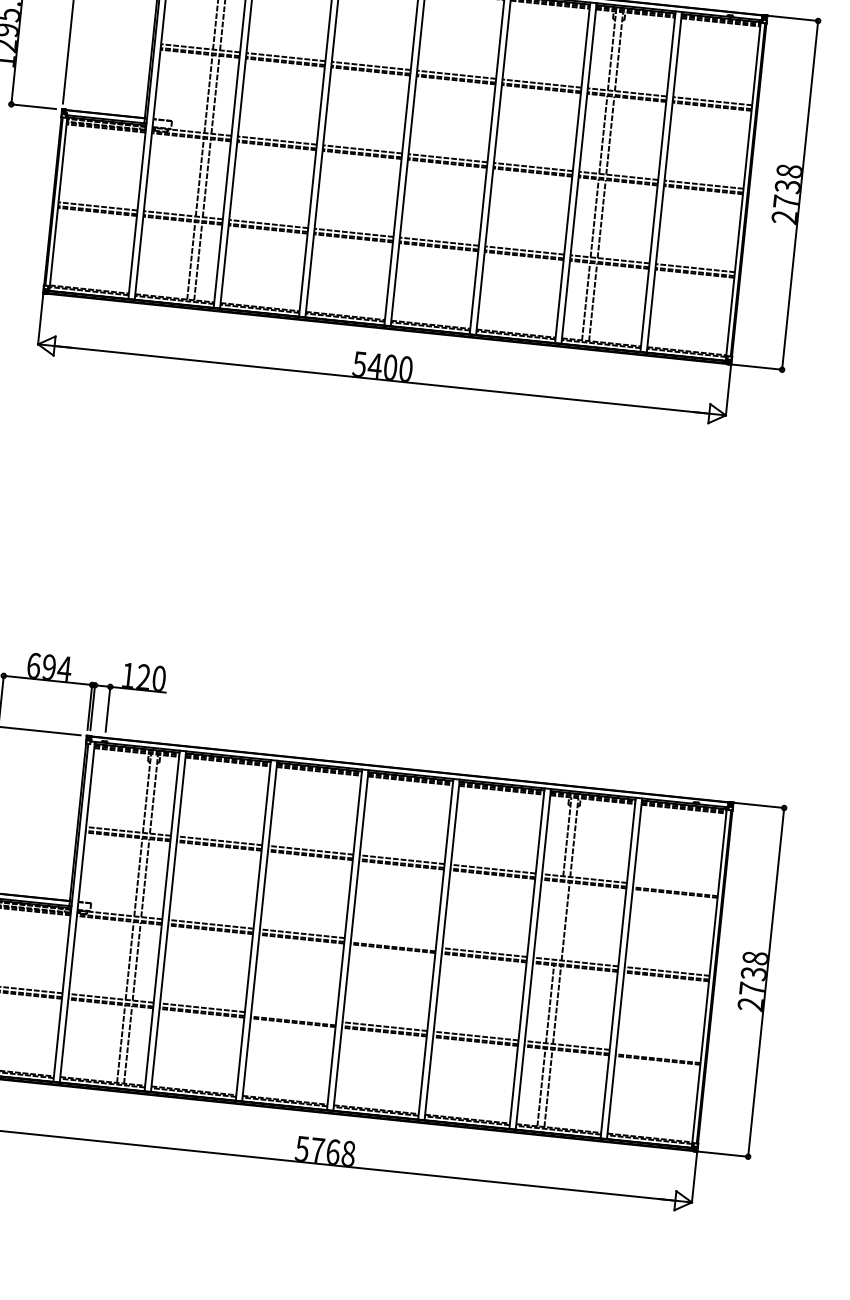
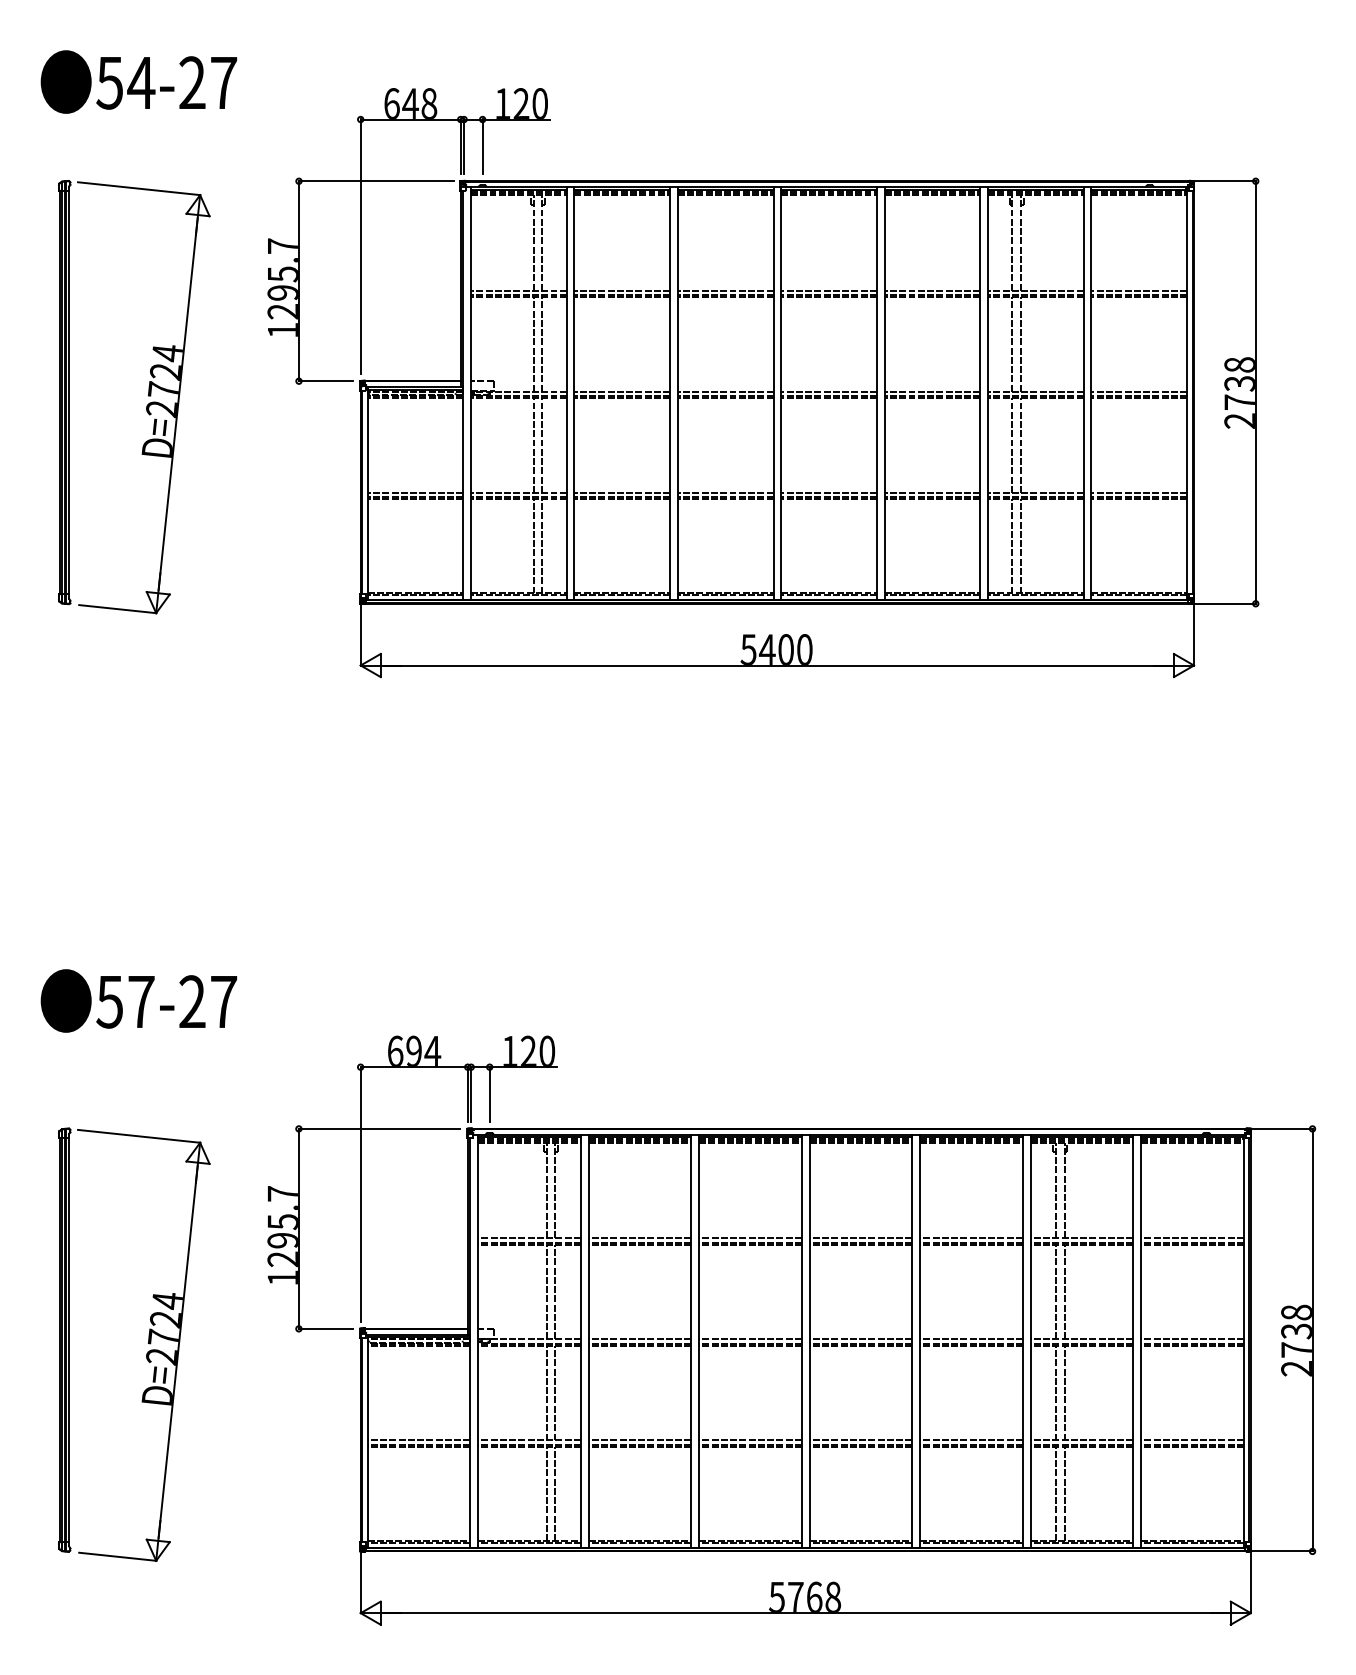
line: (675, 888) -> (1192, 1238), added
line: (559, 920) -> (1056, 1291), added
line: (393, 943) -> (860, 1339), added
line: (293, 1017) -> (750, 1440), added
line: (658, 1054) -> (1192, 1440), added

